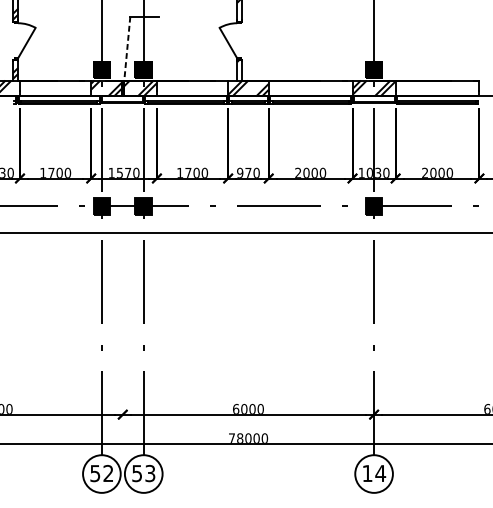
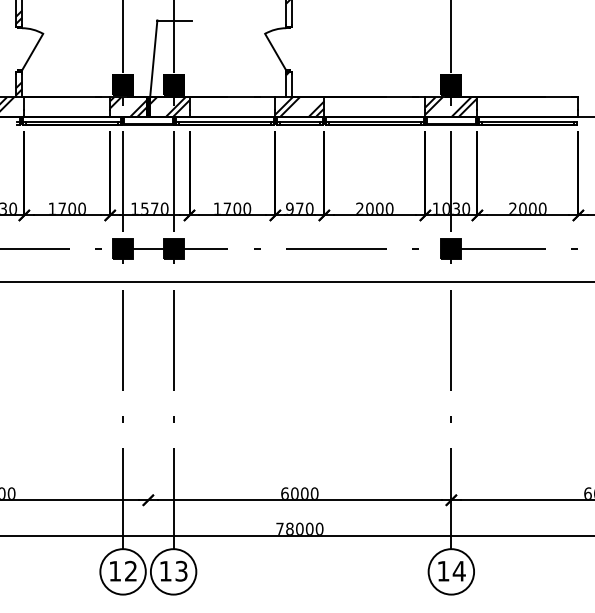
line: (127, 48) -> (153, 58), dashed -> solid
text: (94, 473) -> (114, 571), 52 -> 12
text: (137, 473) -> (165, 571), 53 -> 13

